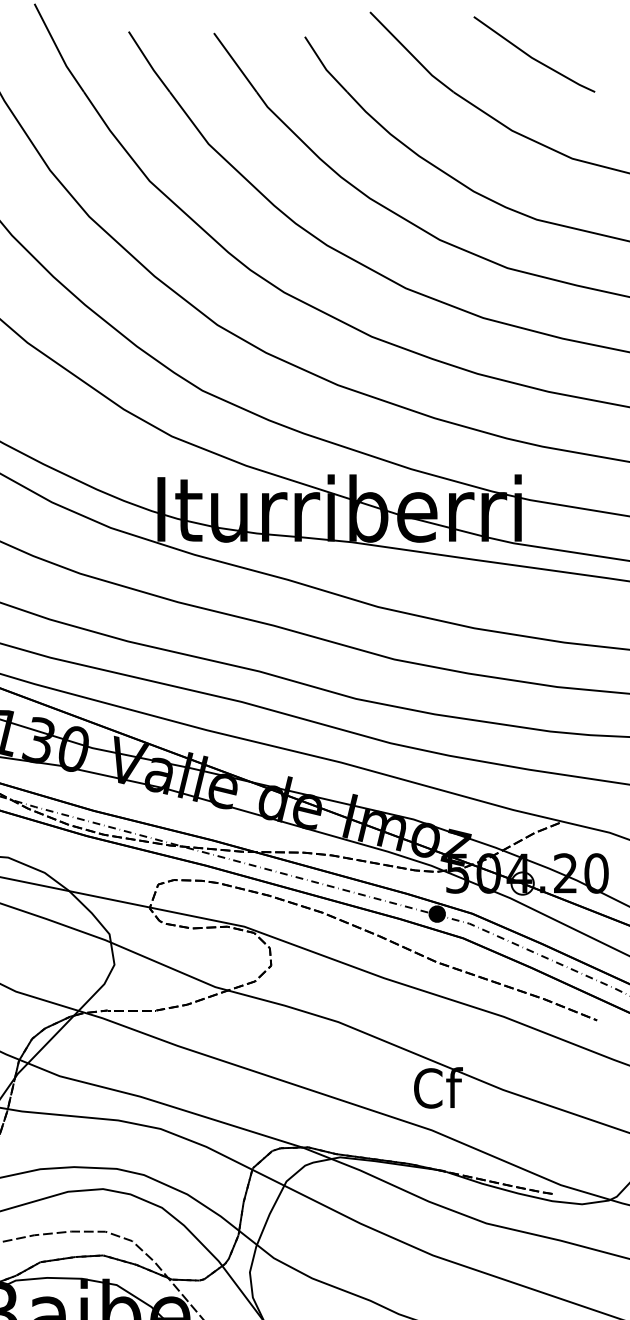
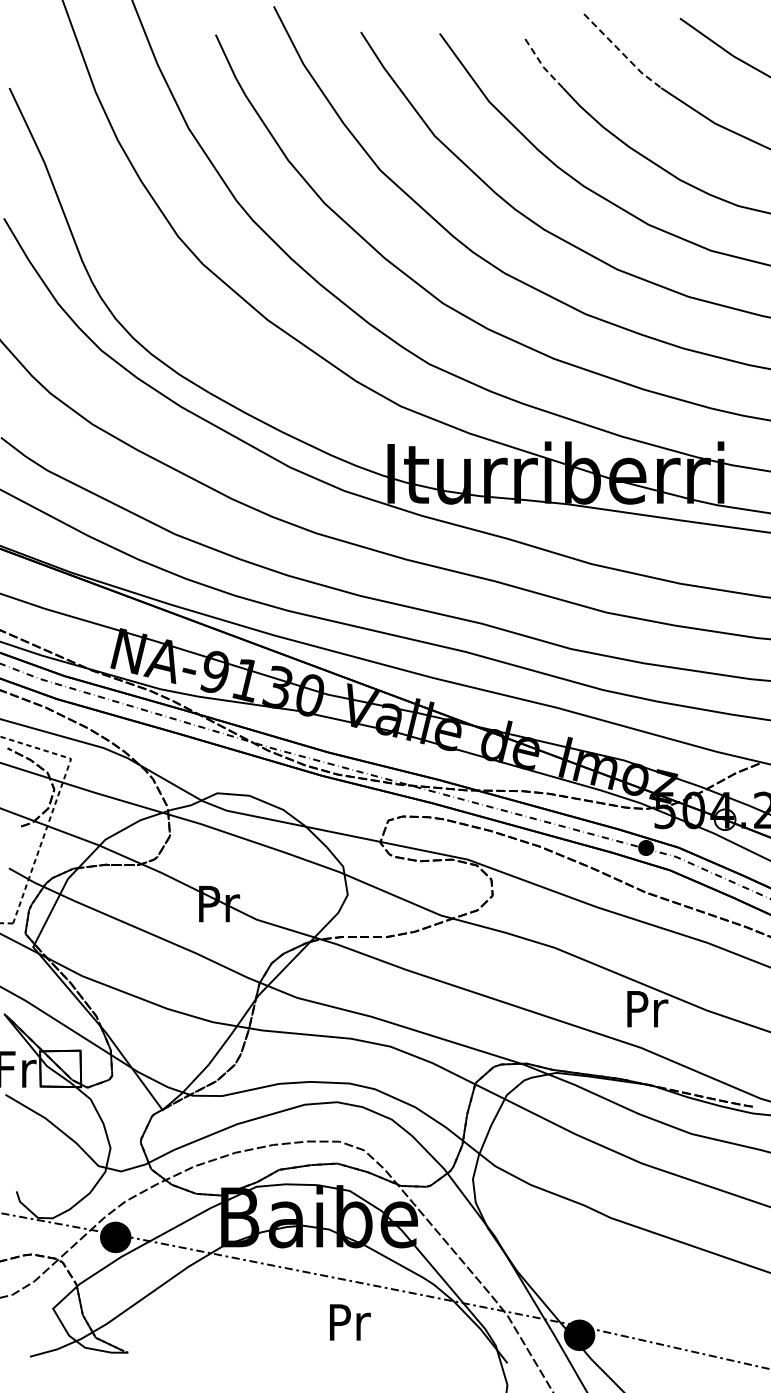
line: (411, 54) -> (622, 53), solid -> dashed
line: (324, 66) -> (541, 64), solid -> dashed
text: (437, 1087) -> (646, 1008), Cf -> Pr

